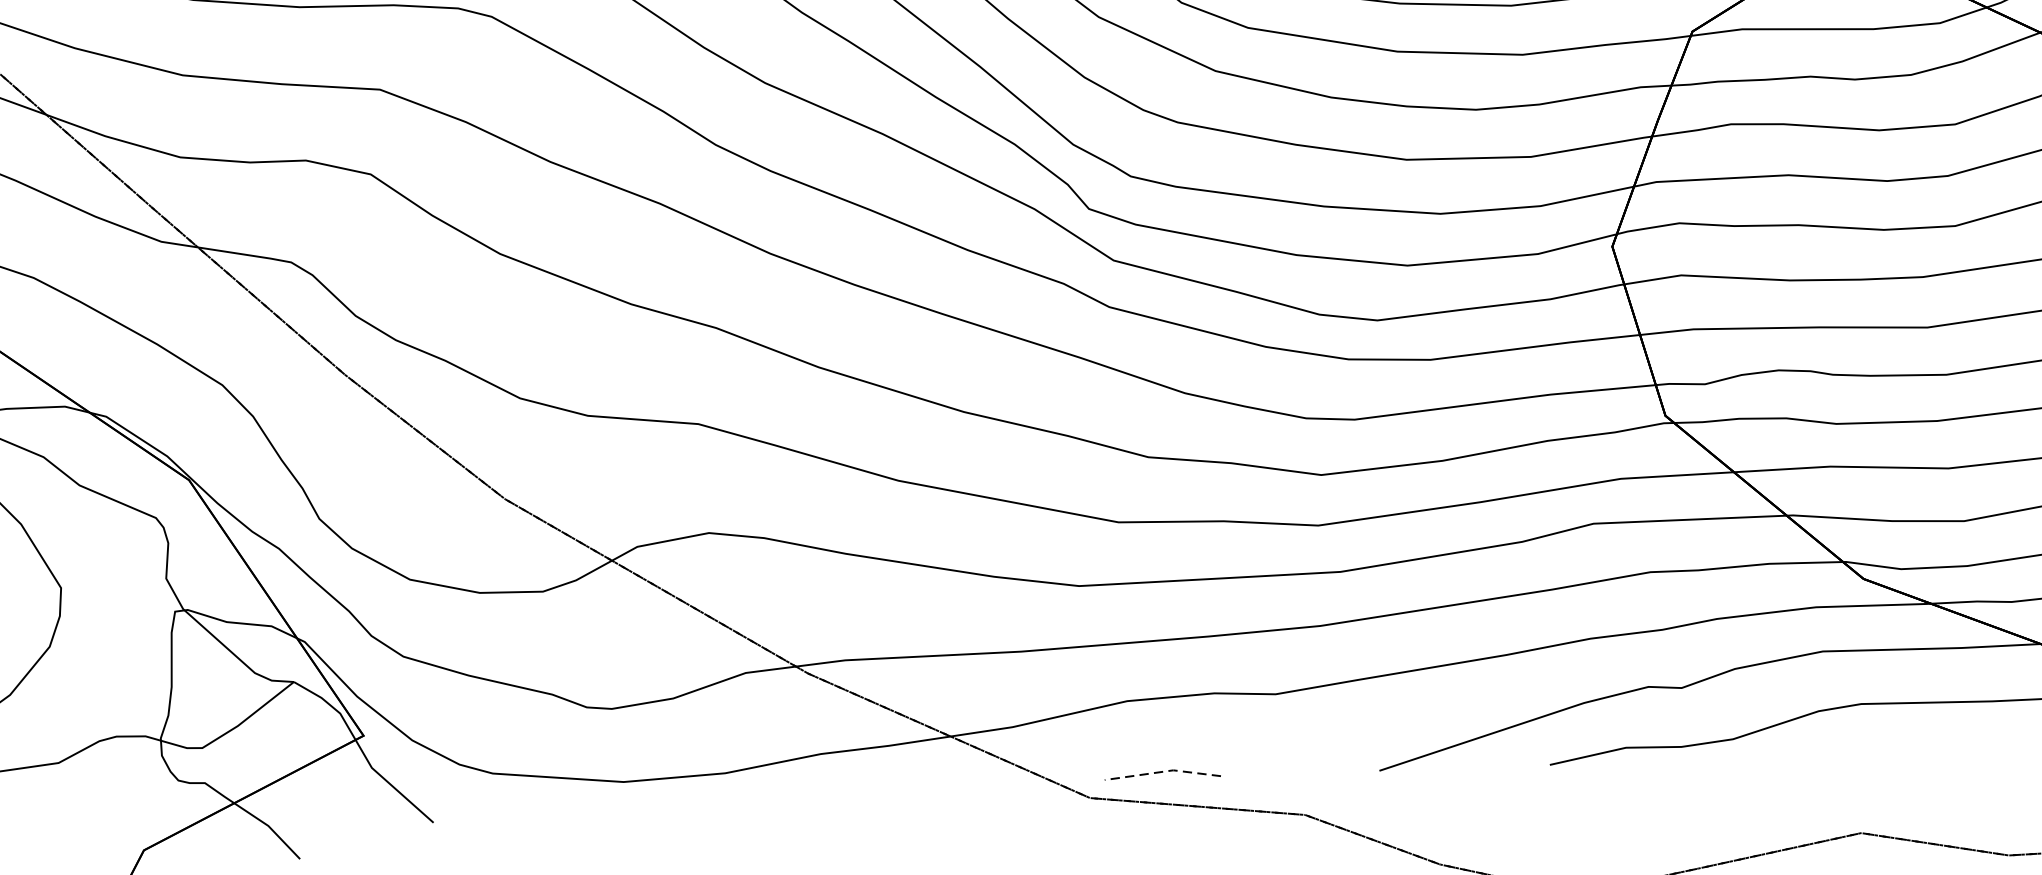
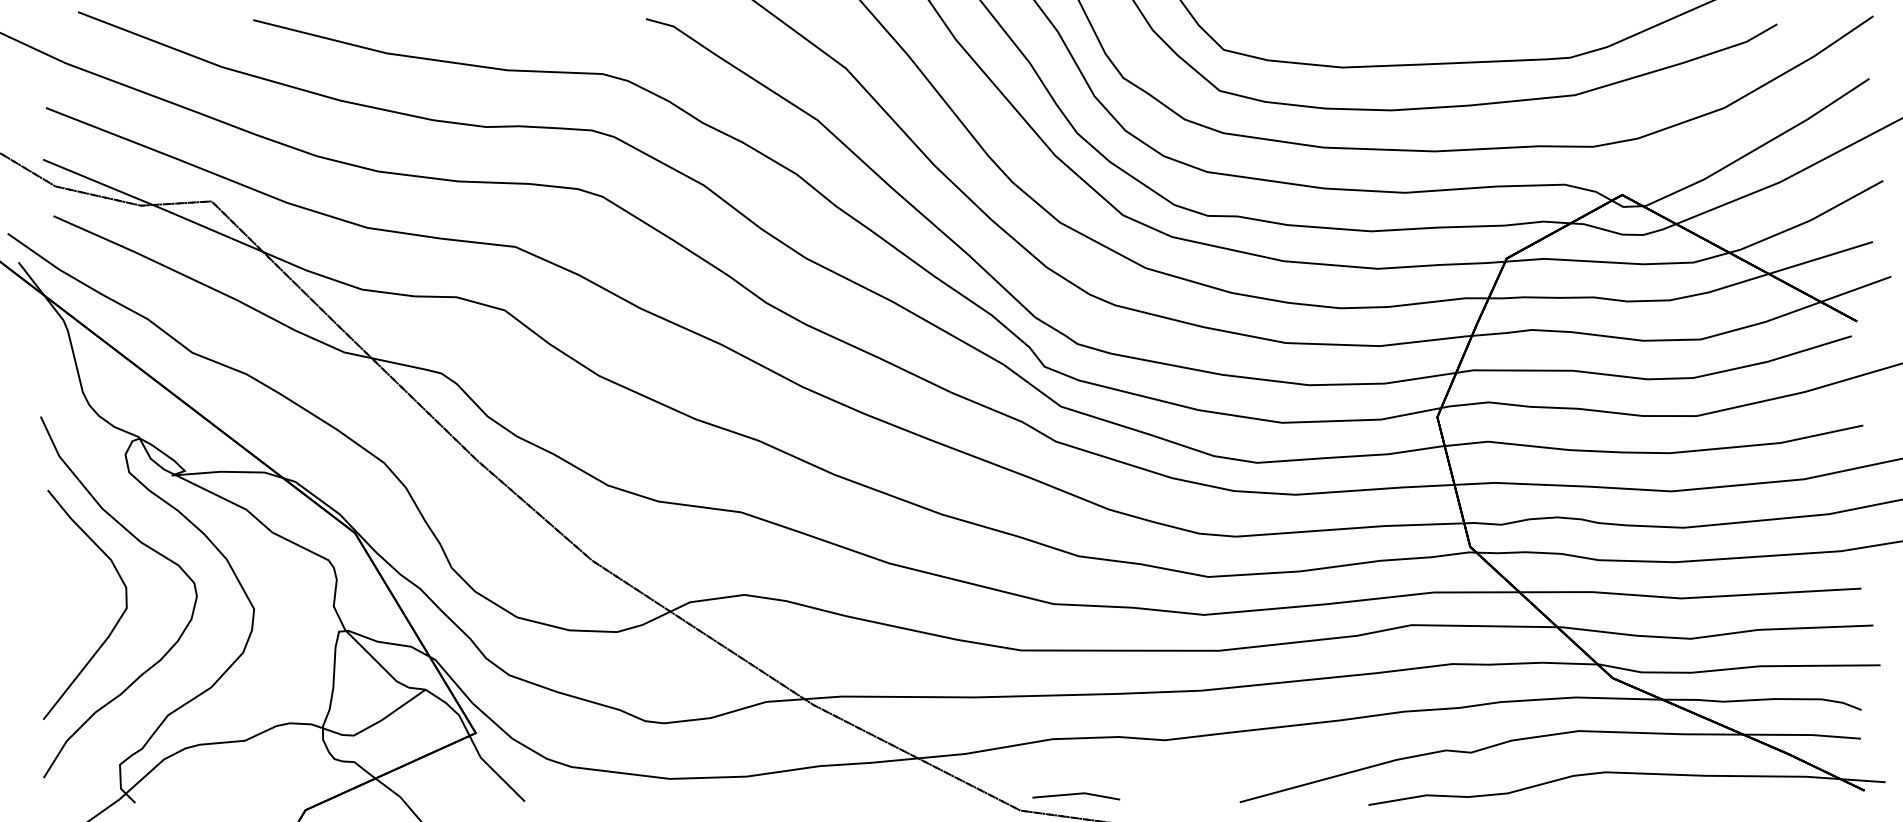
line: (1162, 771) -> (1076, 793), dashed -> solid

